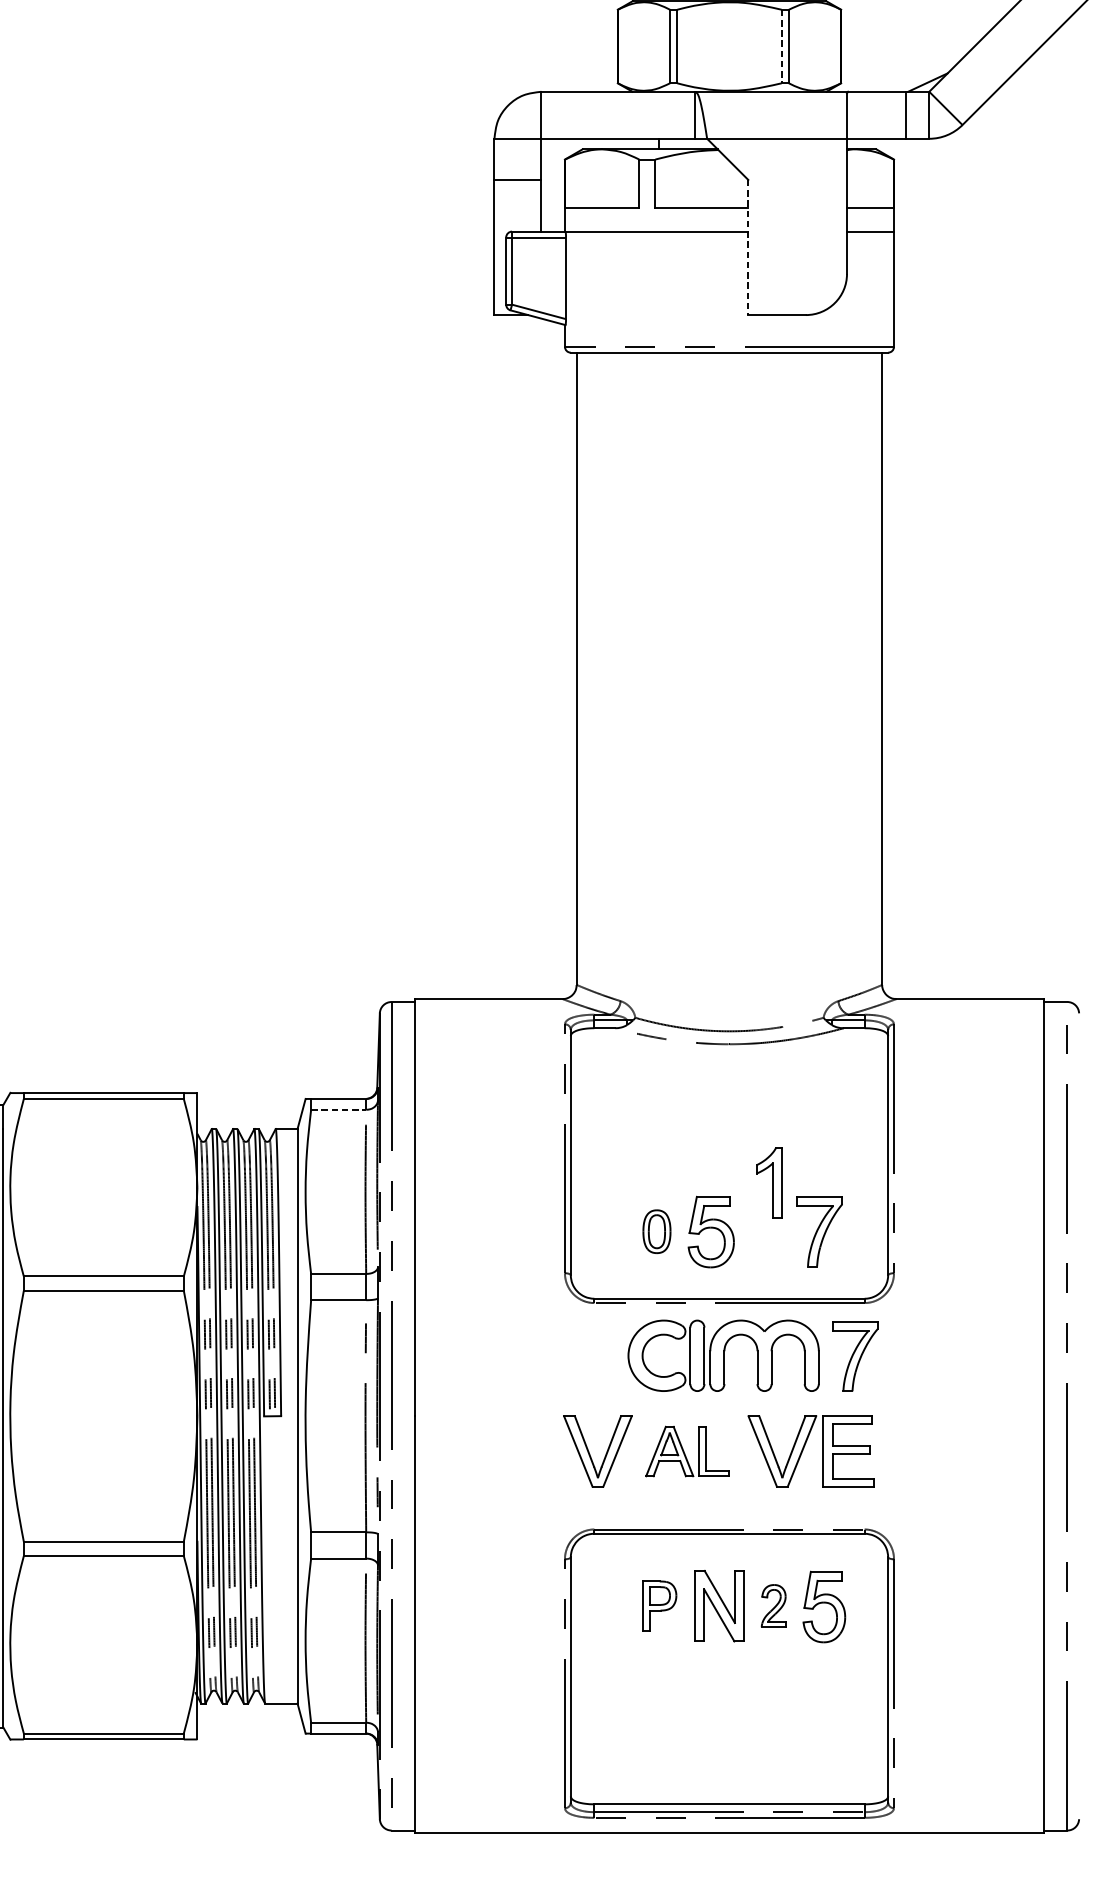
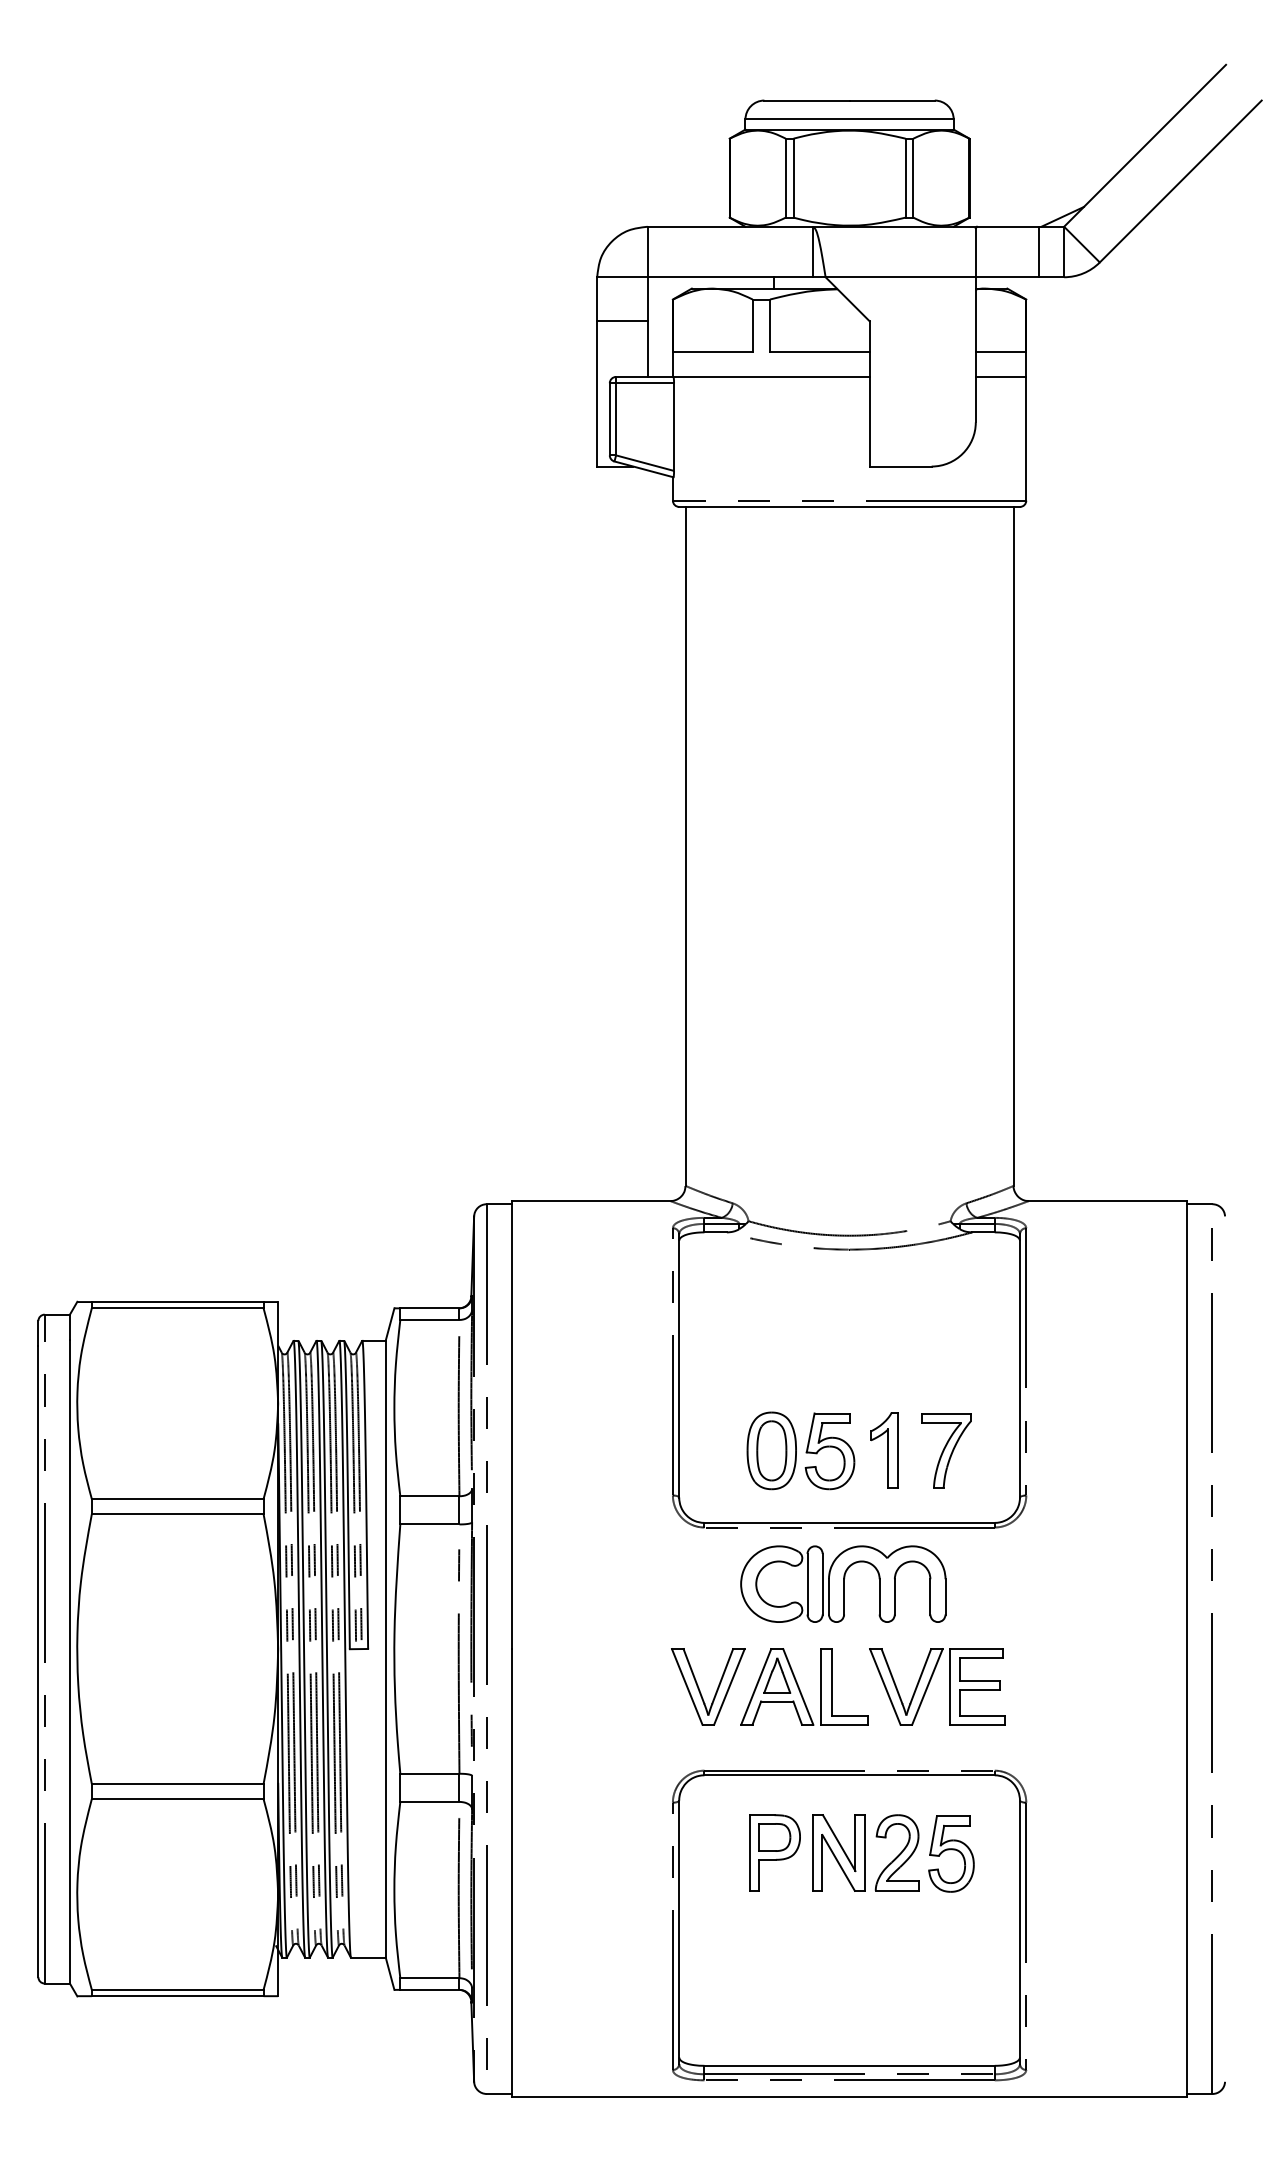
line: (781, 46) -> (905, 178), dashed -> solid
line: (748, 247) -> (869, 393), dashed -> solid
line: (338, 1109) -> (429, 1319), dashed -> solid
part: (769, 1182) -> (884, 1450), moved
part: (656, 1231) -> (771, 1450), size x1.67
part: (855, 1356) -> (984, 1584), removed
part: (687, 1451) -> (804, 1686), size x1.43
part: (659, 1605) -> (774, 1852), size x1.43
part: (773, 1605) -> (896, 1852), size x1.67

